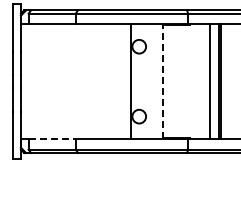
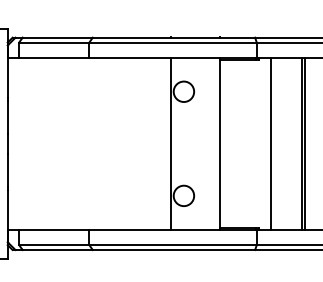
line: (163, 81) -> (220, 143), dashed -> solid
line: (209, 81) -> (270, 143), moved
line: (52, 139) -> (54, 229), dashed -> solid

